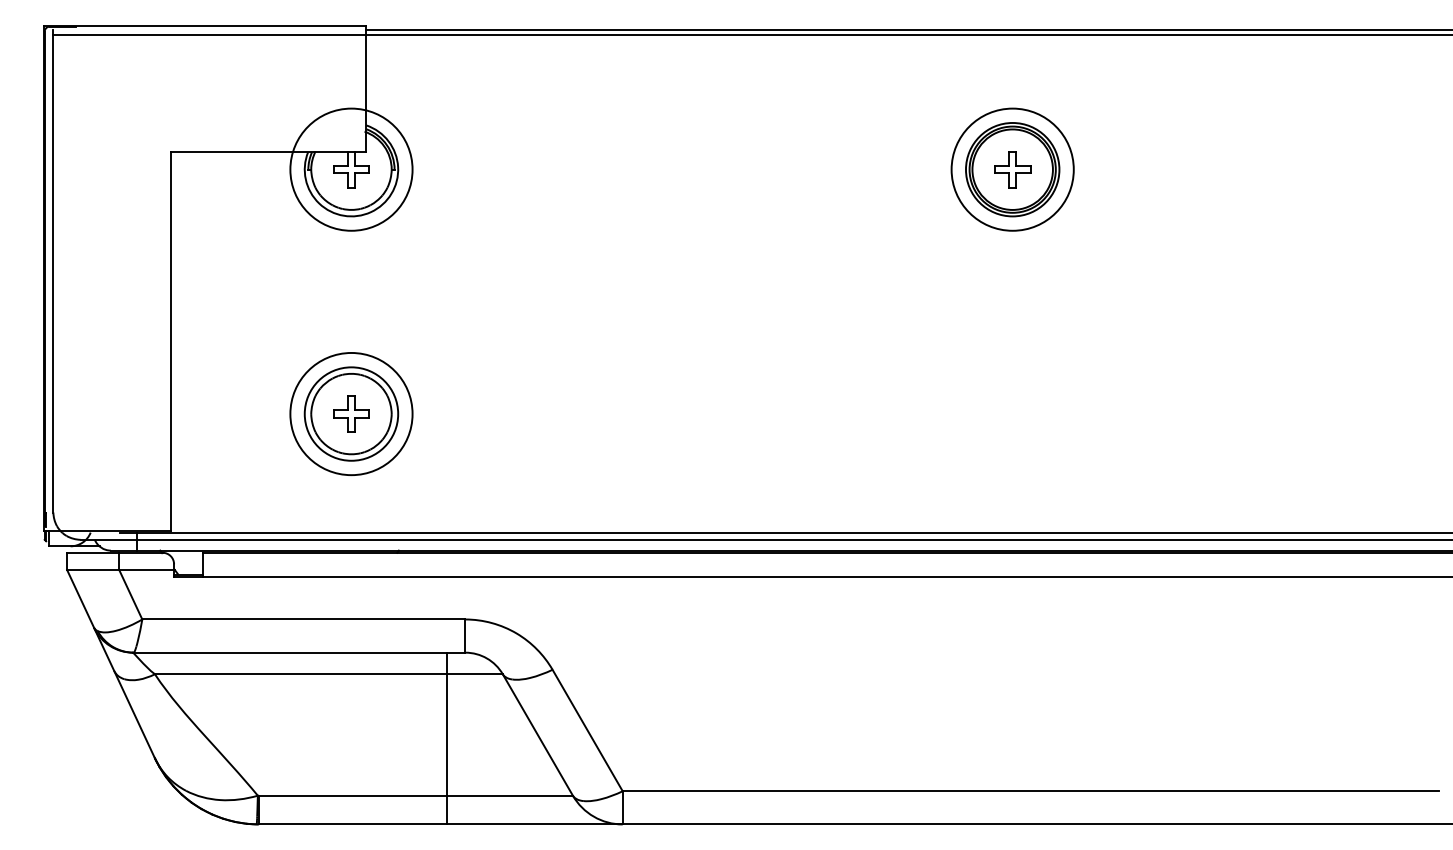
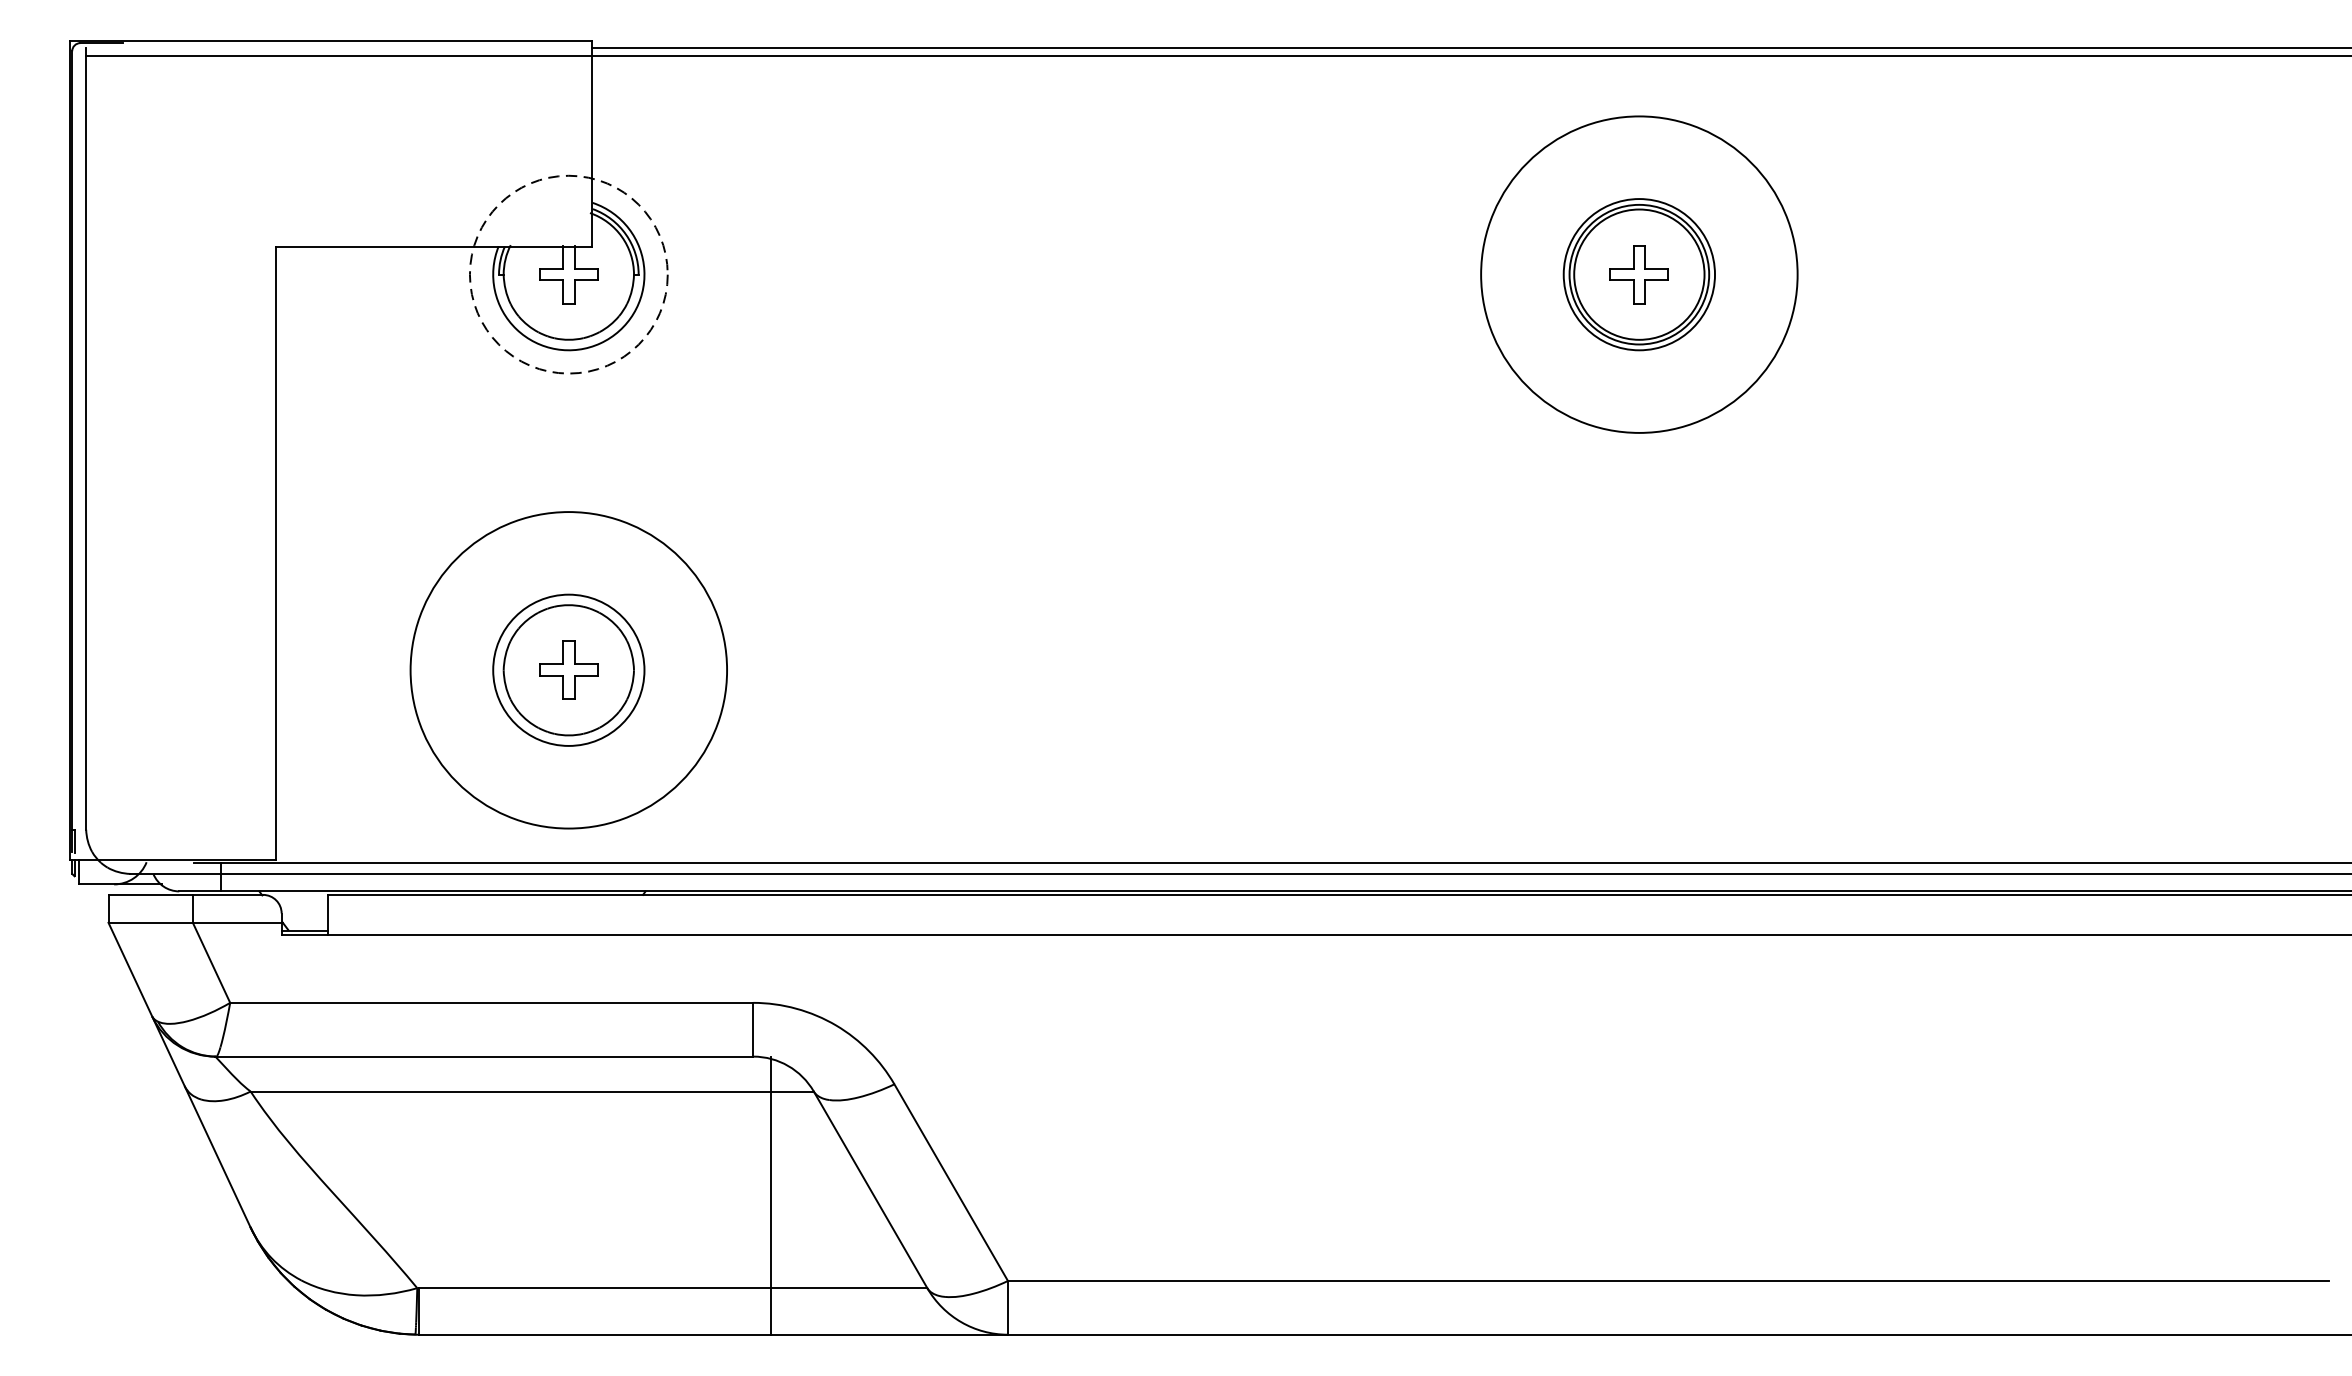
circle: (351, 169) -> (568, 274), solid -> dashed
circle: (1012, 169) -> (1639, 274), size x1.6
circle: (351, 413) -> (568, 669), size x1.6
line: (447, 738) -> (771, 1195), moved

